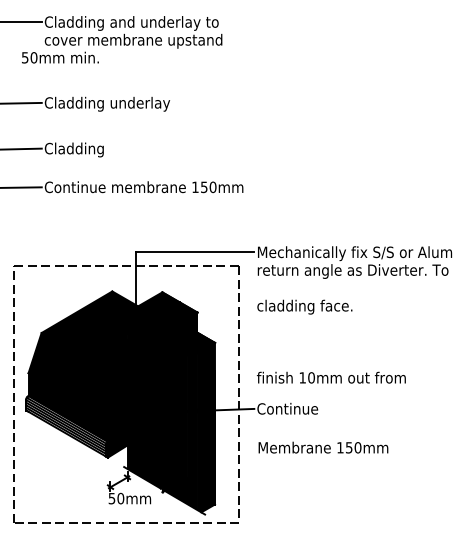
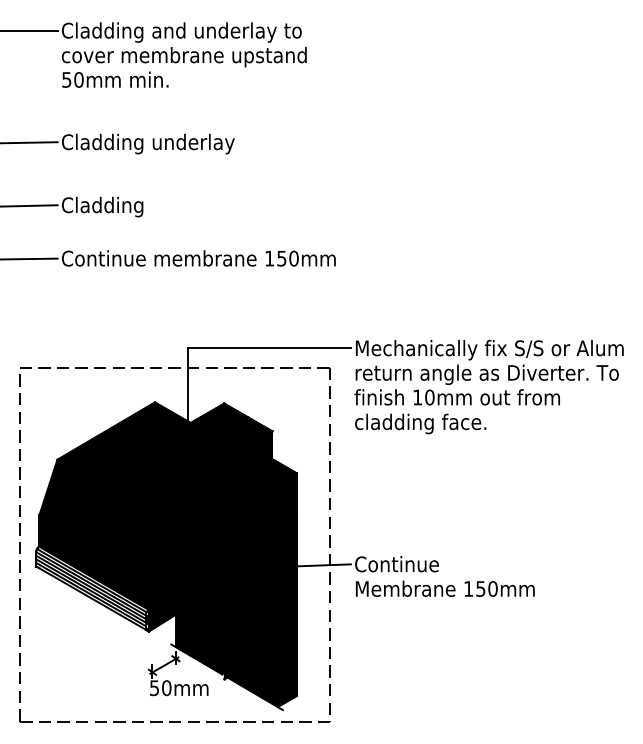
text: (60, 57) -> (115, 79), moved
text: (330, 377) -> (456, 397), moved
text: (323, 447) -> (445, 588), moved

